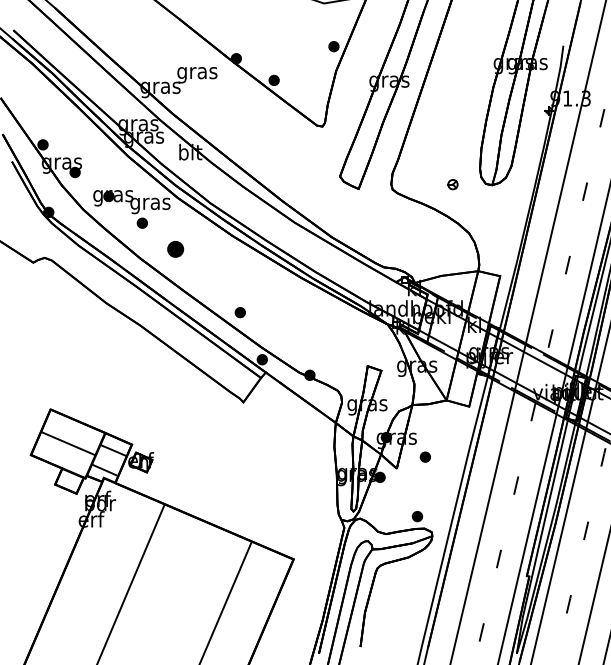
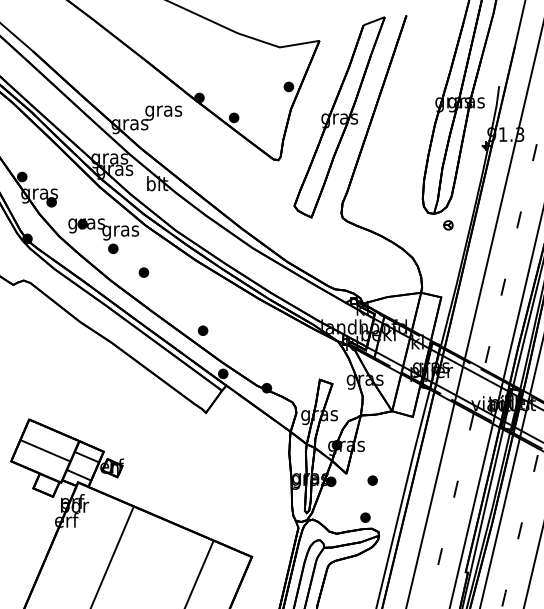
part: (452, 184) -> (447, 225), moved
part: (175, 248) -> (143, 271), size x0.62
part: (424, 456) -> (371, 480), moved

